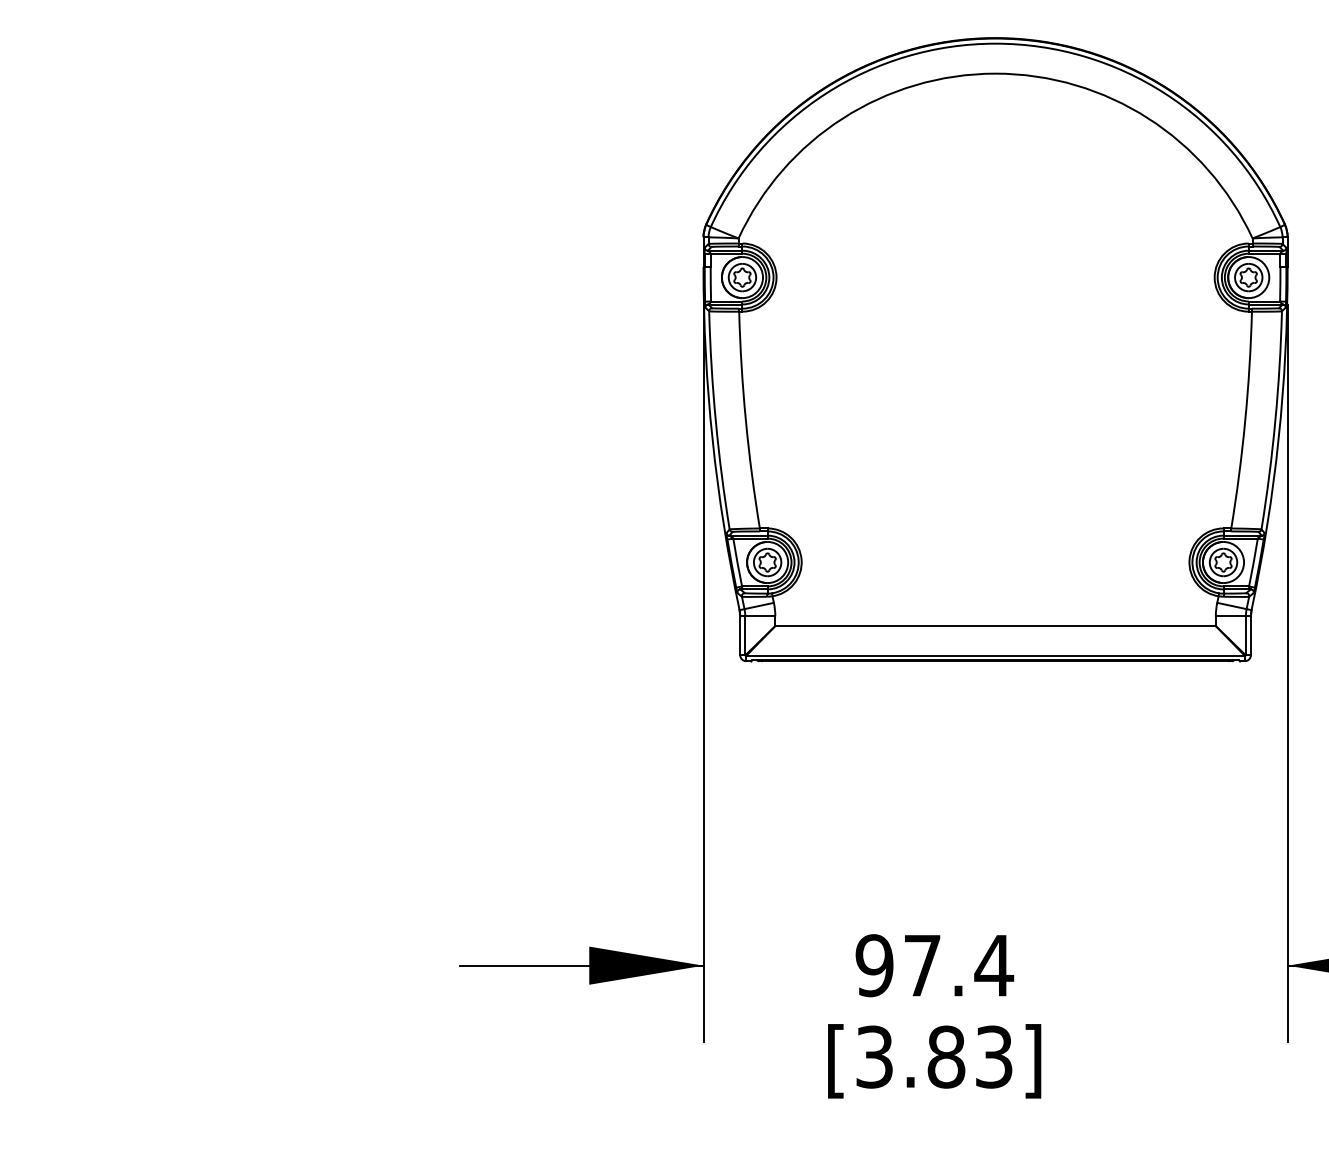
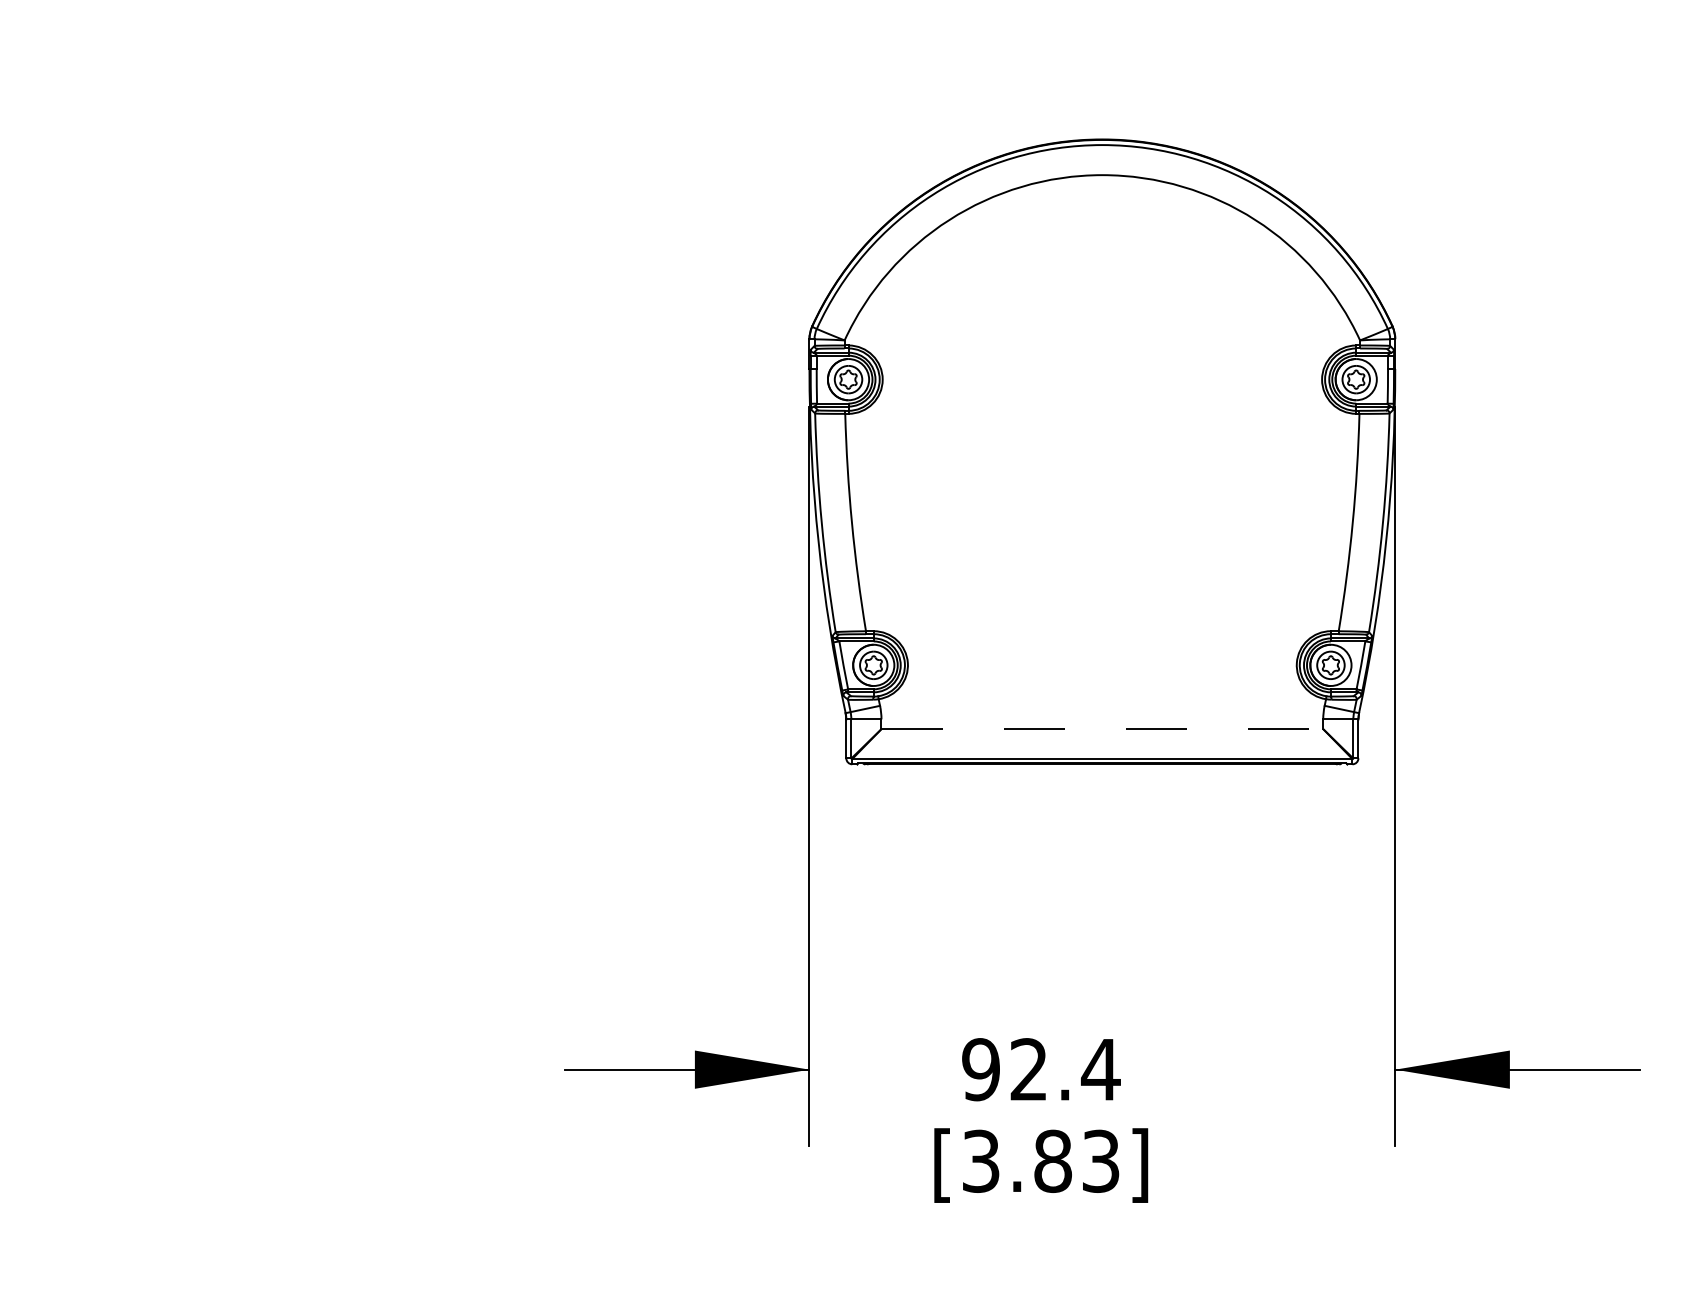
line: (995, 626) -> (1102, 729), solid -> dashed
text: (921, 965) -> (1028, 1069), 97.4 -> 92.4

